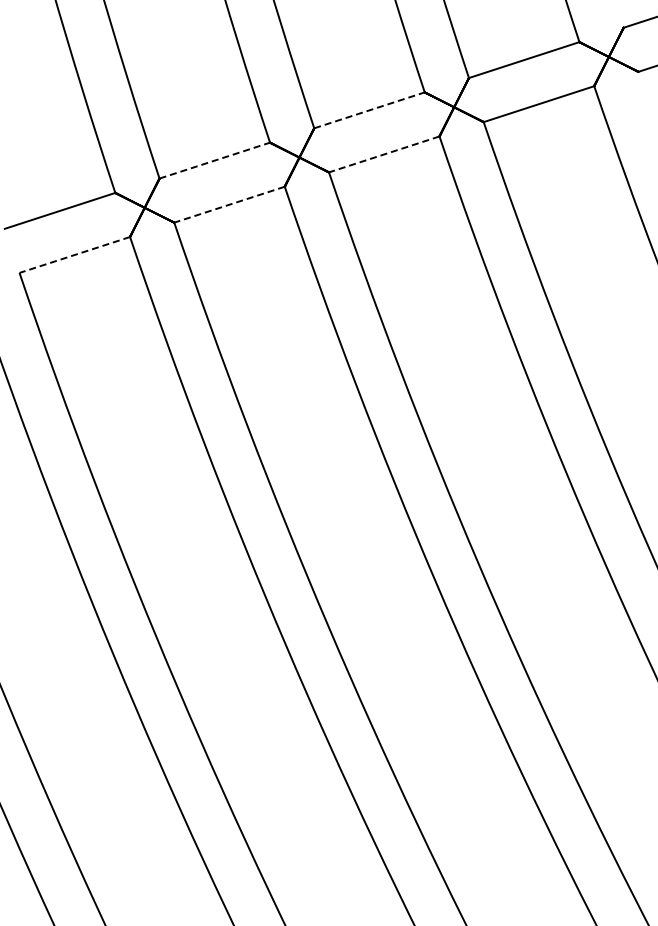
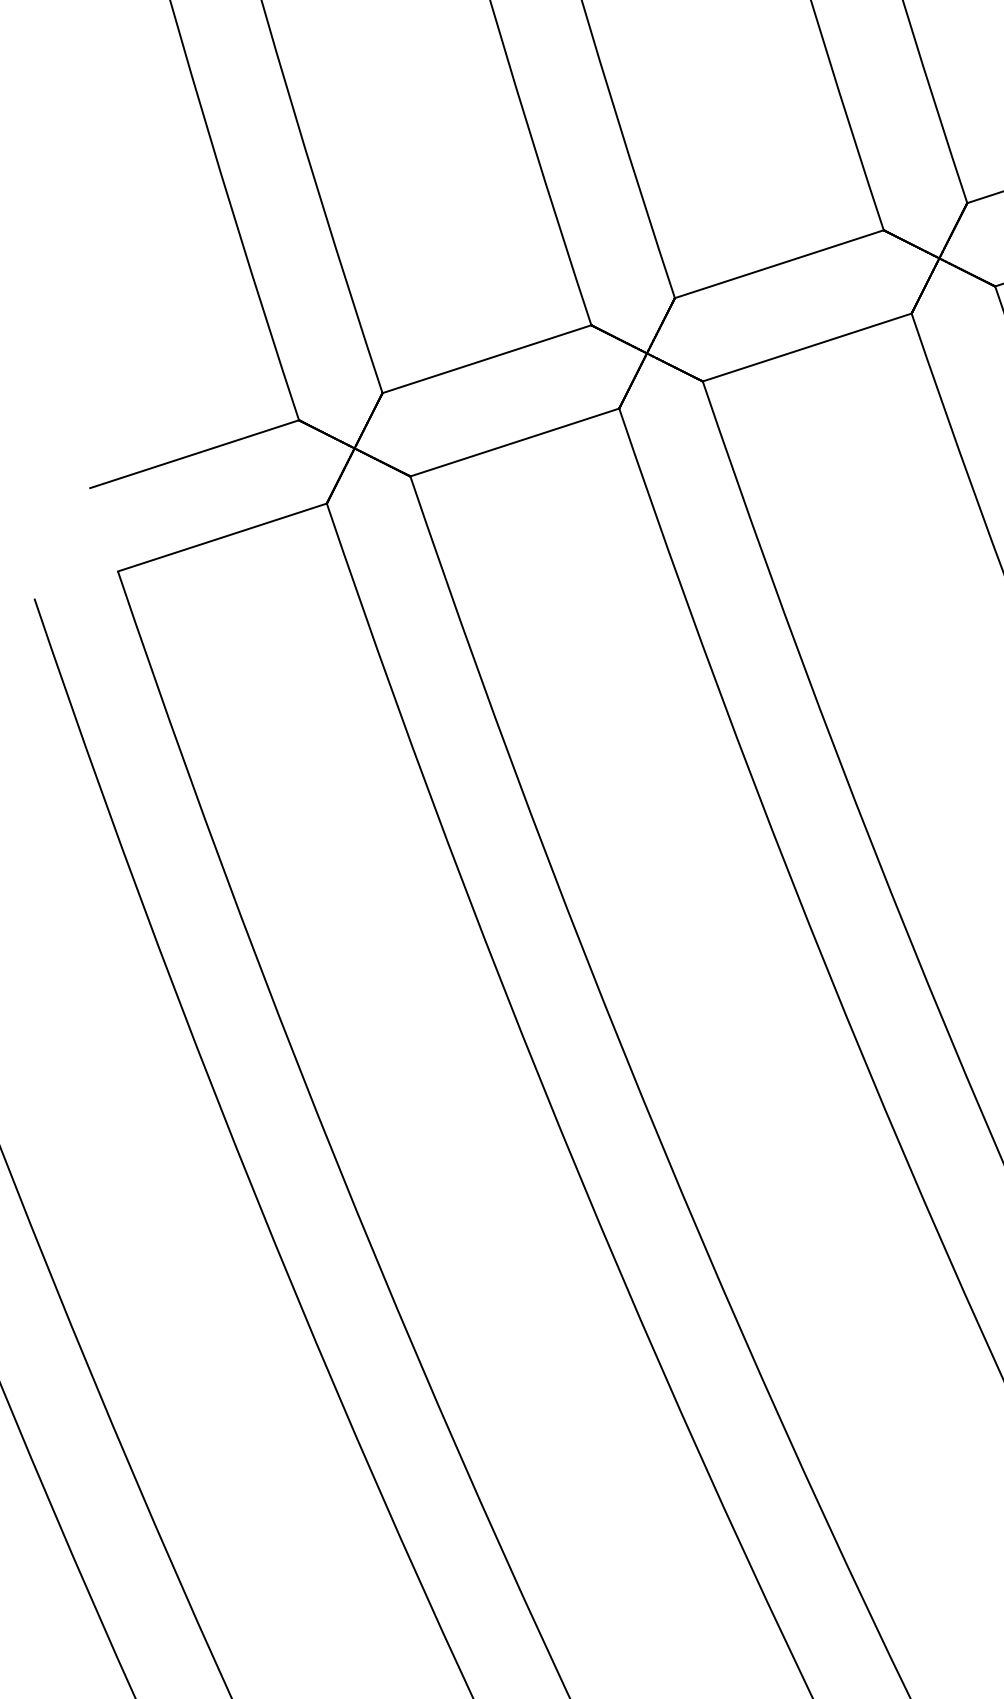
line: (369, 110) -> (779, 264), dashed -> solid
line: (383, 154) -> (805, 347), dashed -> solid
line: (215, 160) -> (488, 358), dashed -> solid
line: (229, 204) -> (514, 442), dashed -> solid
line: (74, 255) -> (221, 538), dashed -> solid

